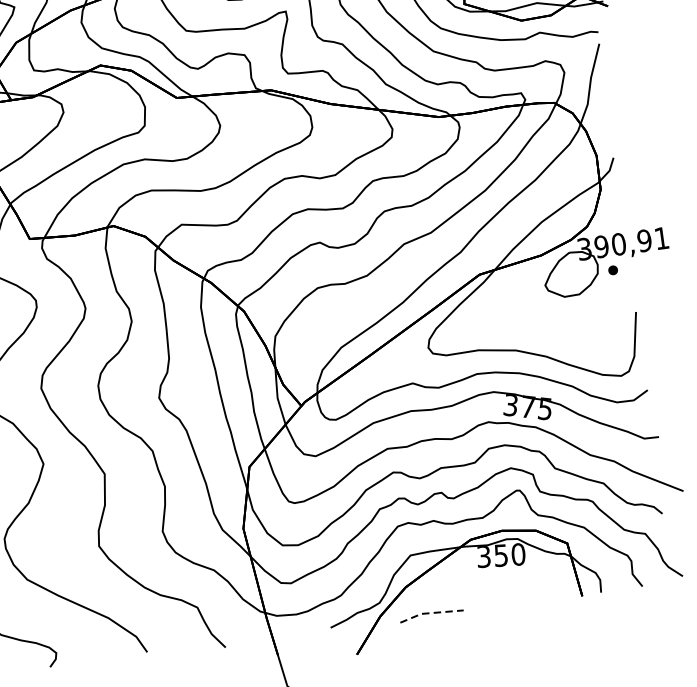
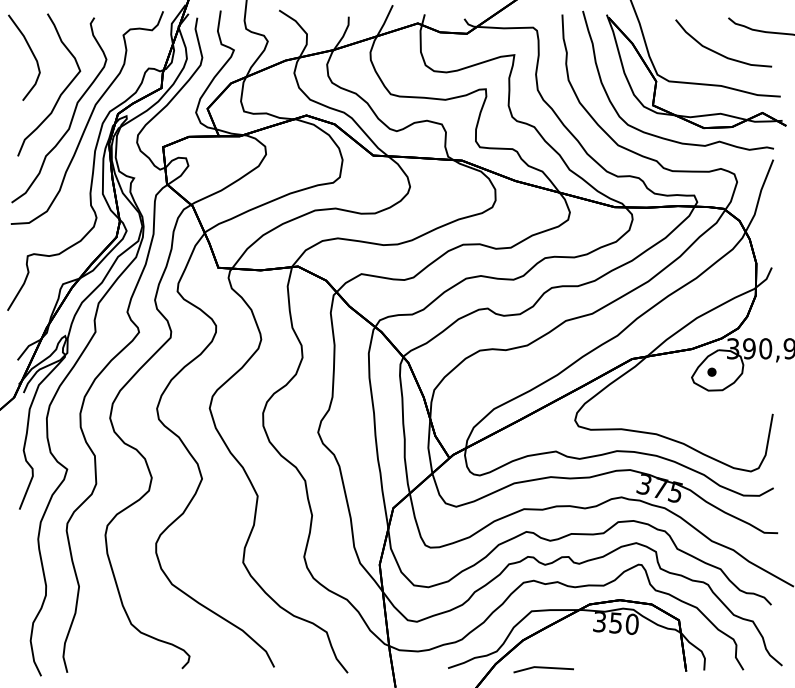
part: (612, 269) -> (711, 371), moved
line: (431, 613) -> (543, 667), dashed -> solid

